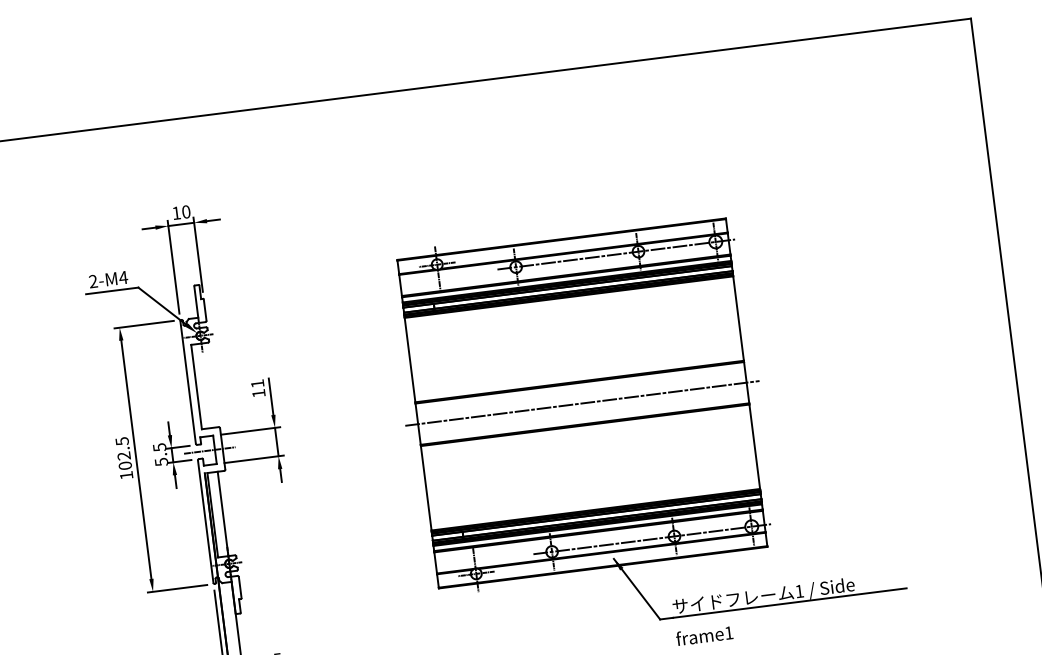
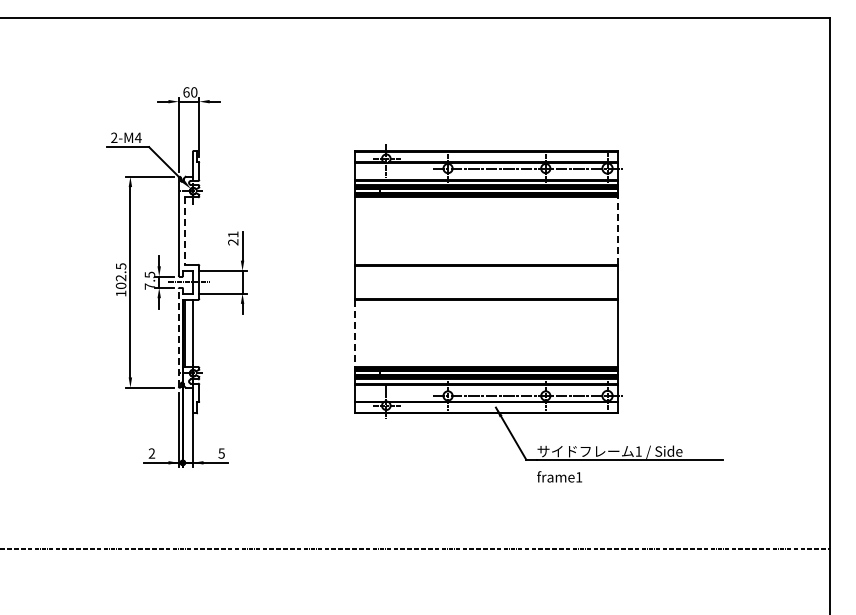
text: (176, 213) -> (186, 92), 10 -> 60
line: (738, 319) -> (617, 231), solid -> dashed
line: (196, 387) -> (184, 231), solid -> dashed
text: (259, 393) -> (233, 242), 11 -> 21
line: (582, 403) -> (486, 282), removed
text: (160, 462) -> (149, 286), 5.5 -> 7.5
line: (426, 488) -> (355, 333), solid -> dashed
line: (205, 521) -> (178, 337), solid -> dashed

